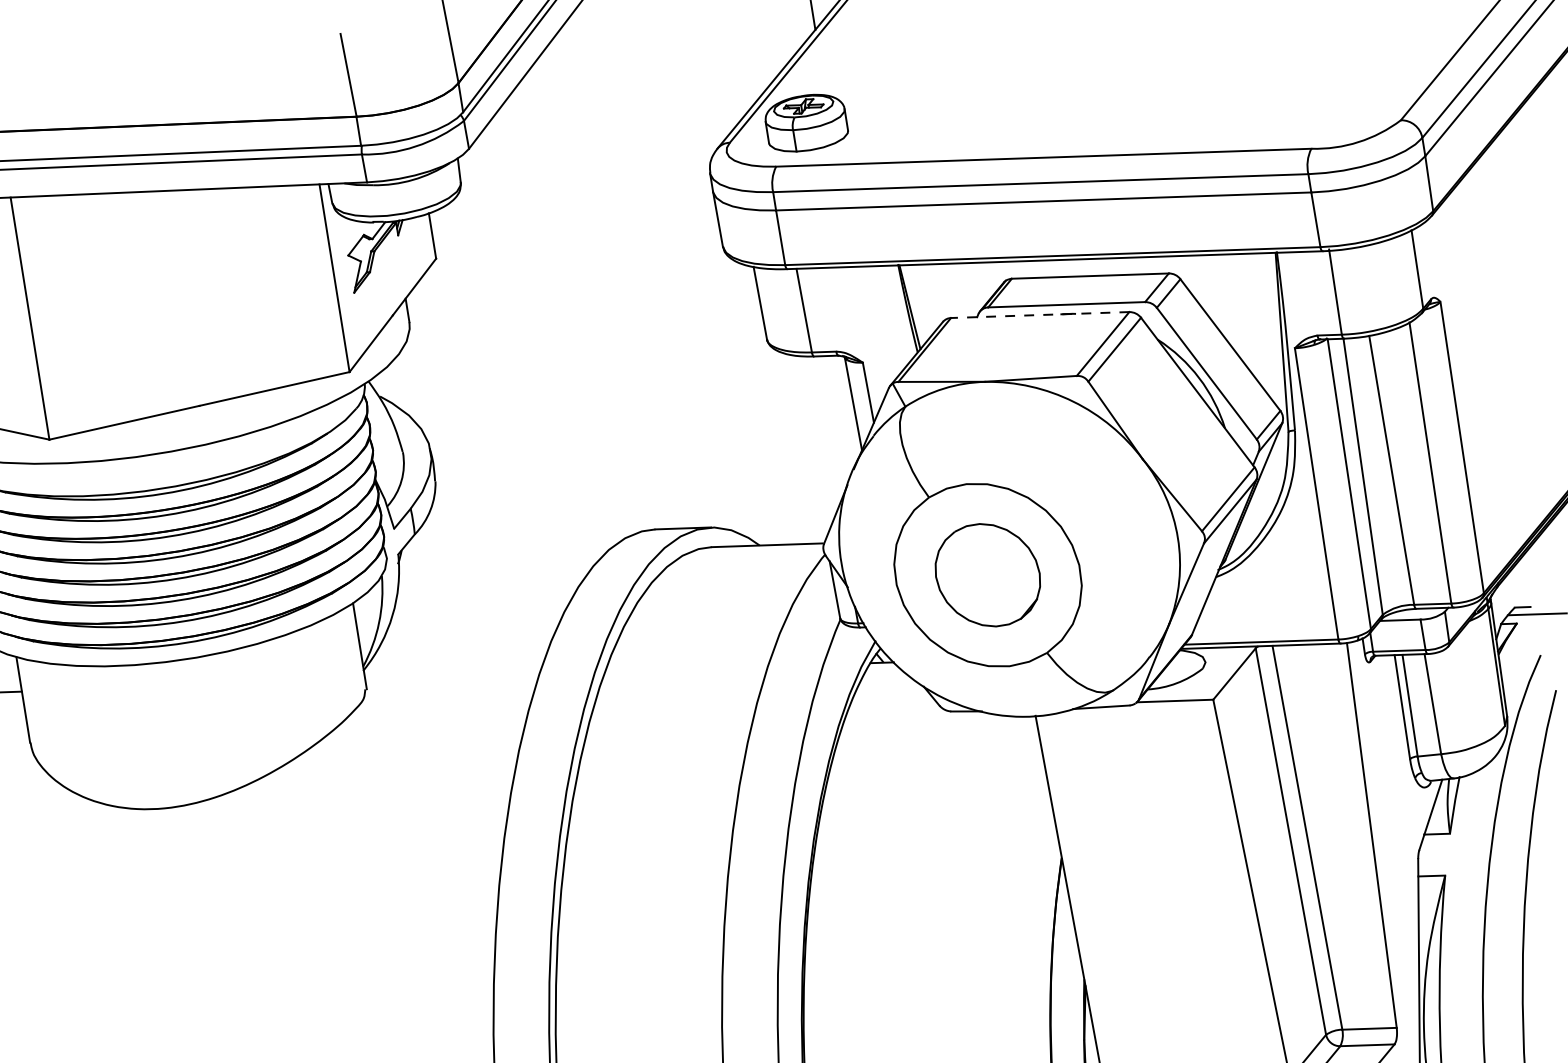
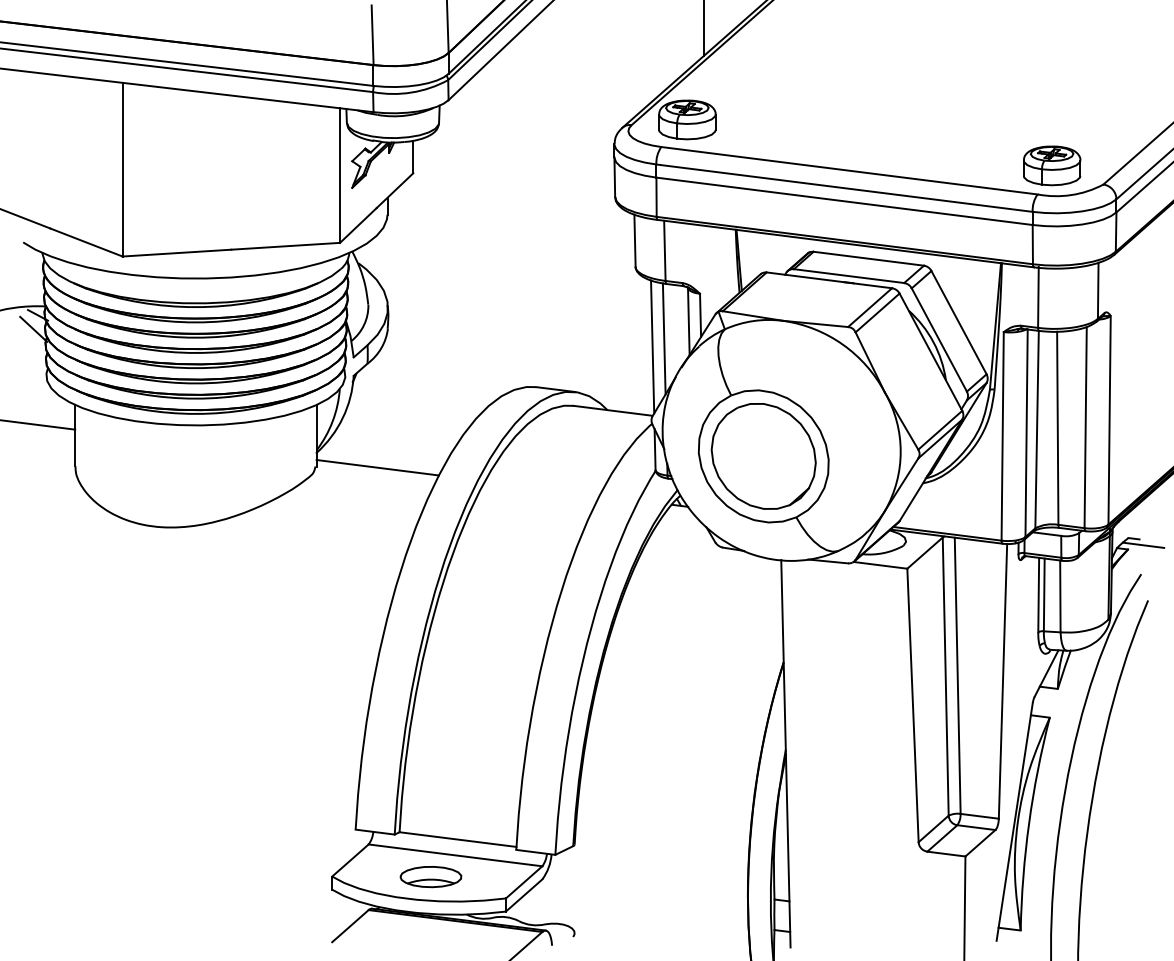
part: (1325, 105) -> (1052, 165), added
line: (1039, 315) -> (828, 280), dashed -> solid
line: (821, 433) -> (663, 338), added
line: (808, 446) -> (652, 346), added
part: (987, 575) -> (763, 456), size x1.43
line: (451, 676) -> (377, 467), added

